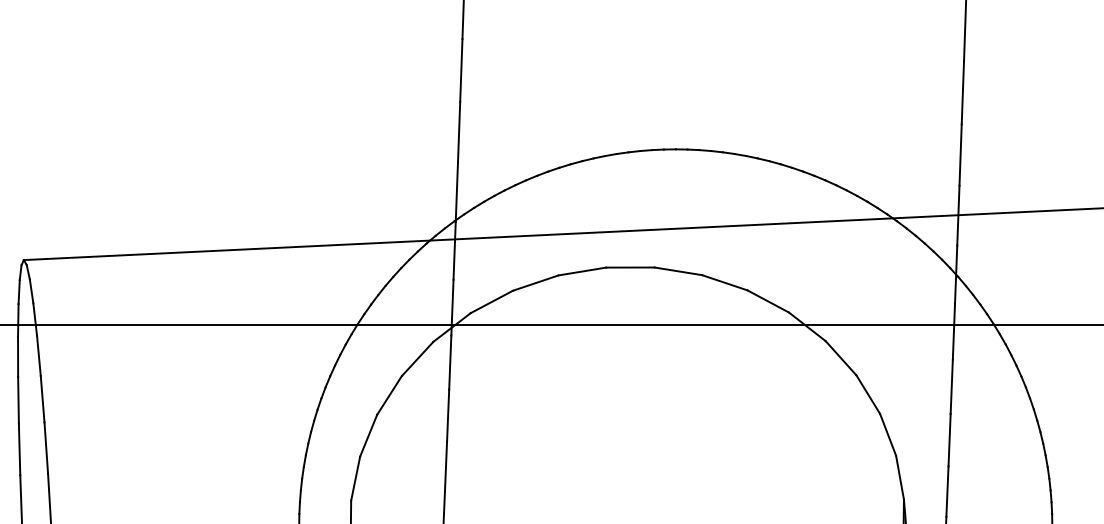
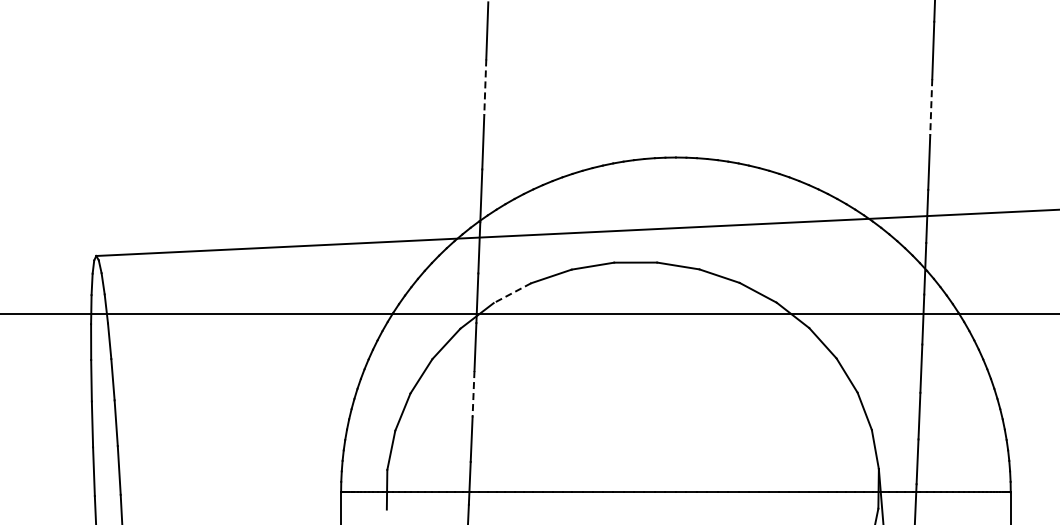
line: (461, 70) -> (485, 87), solid -> dashed
line: (963, 93) -> (931, 107), solid -> dashed
line: (491, 302) -> (512, 293), solid -> dashed
line: (448, 415) -> (473, 394), solid -> dashed

